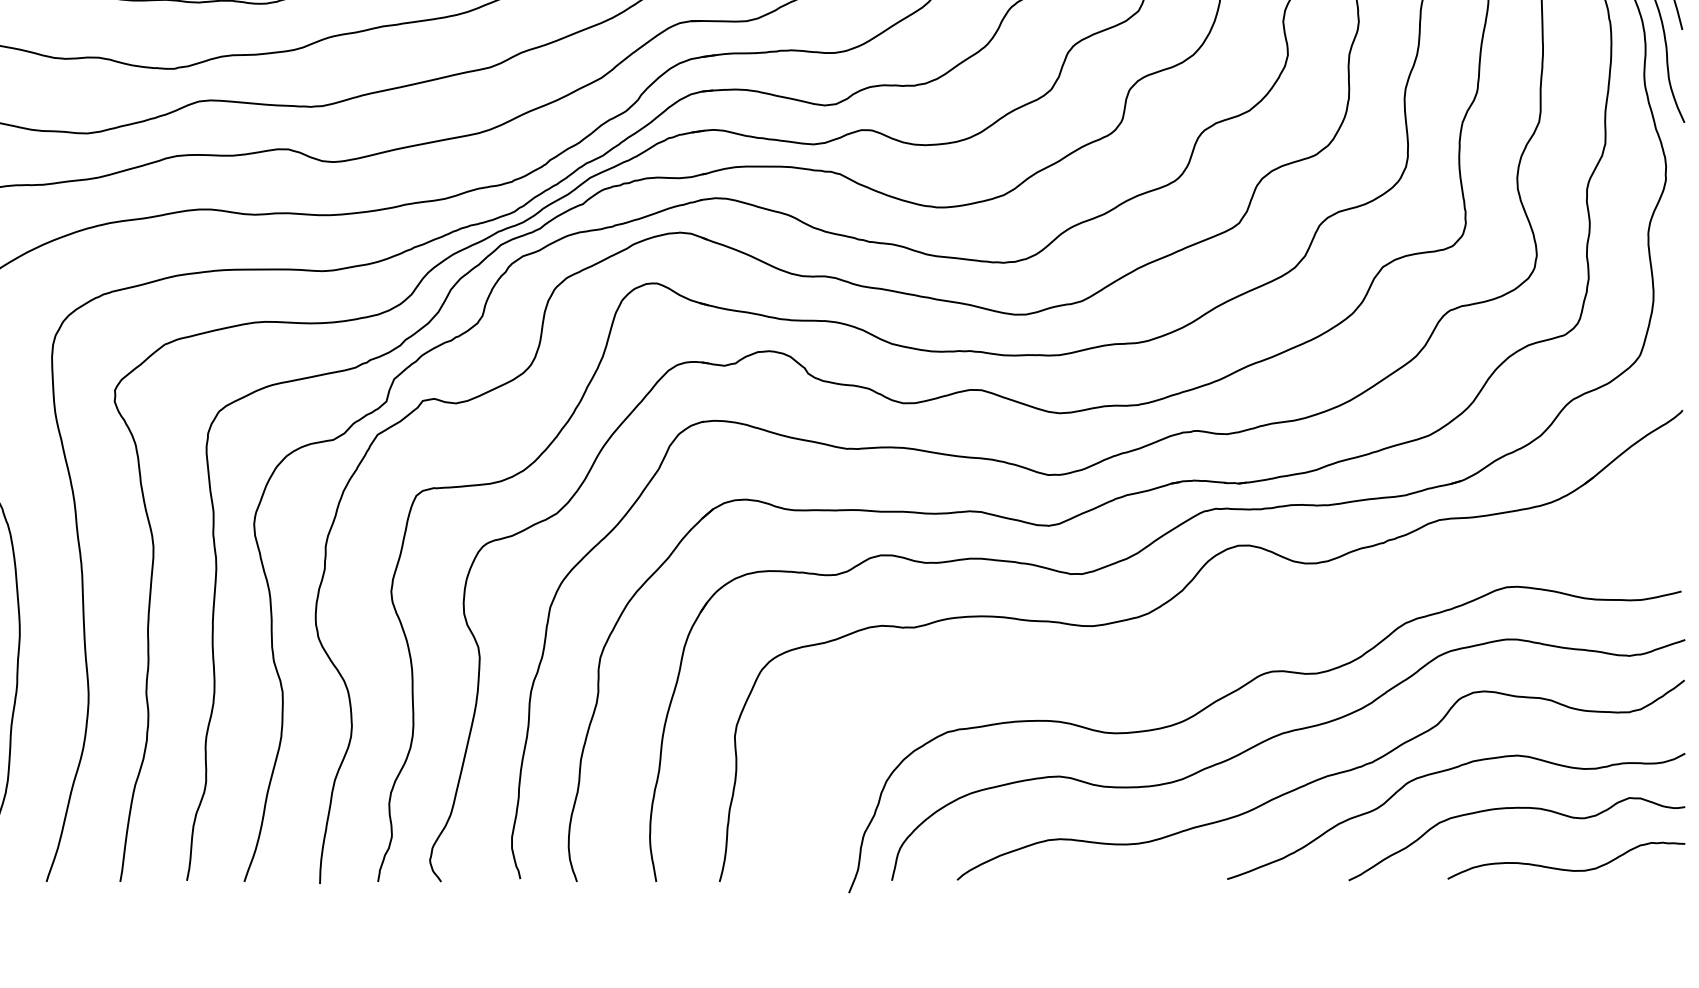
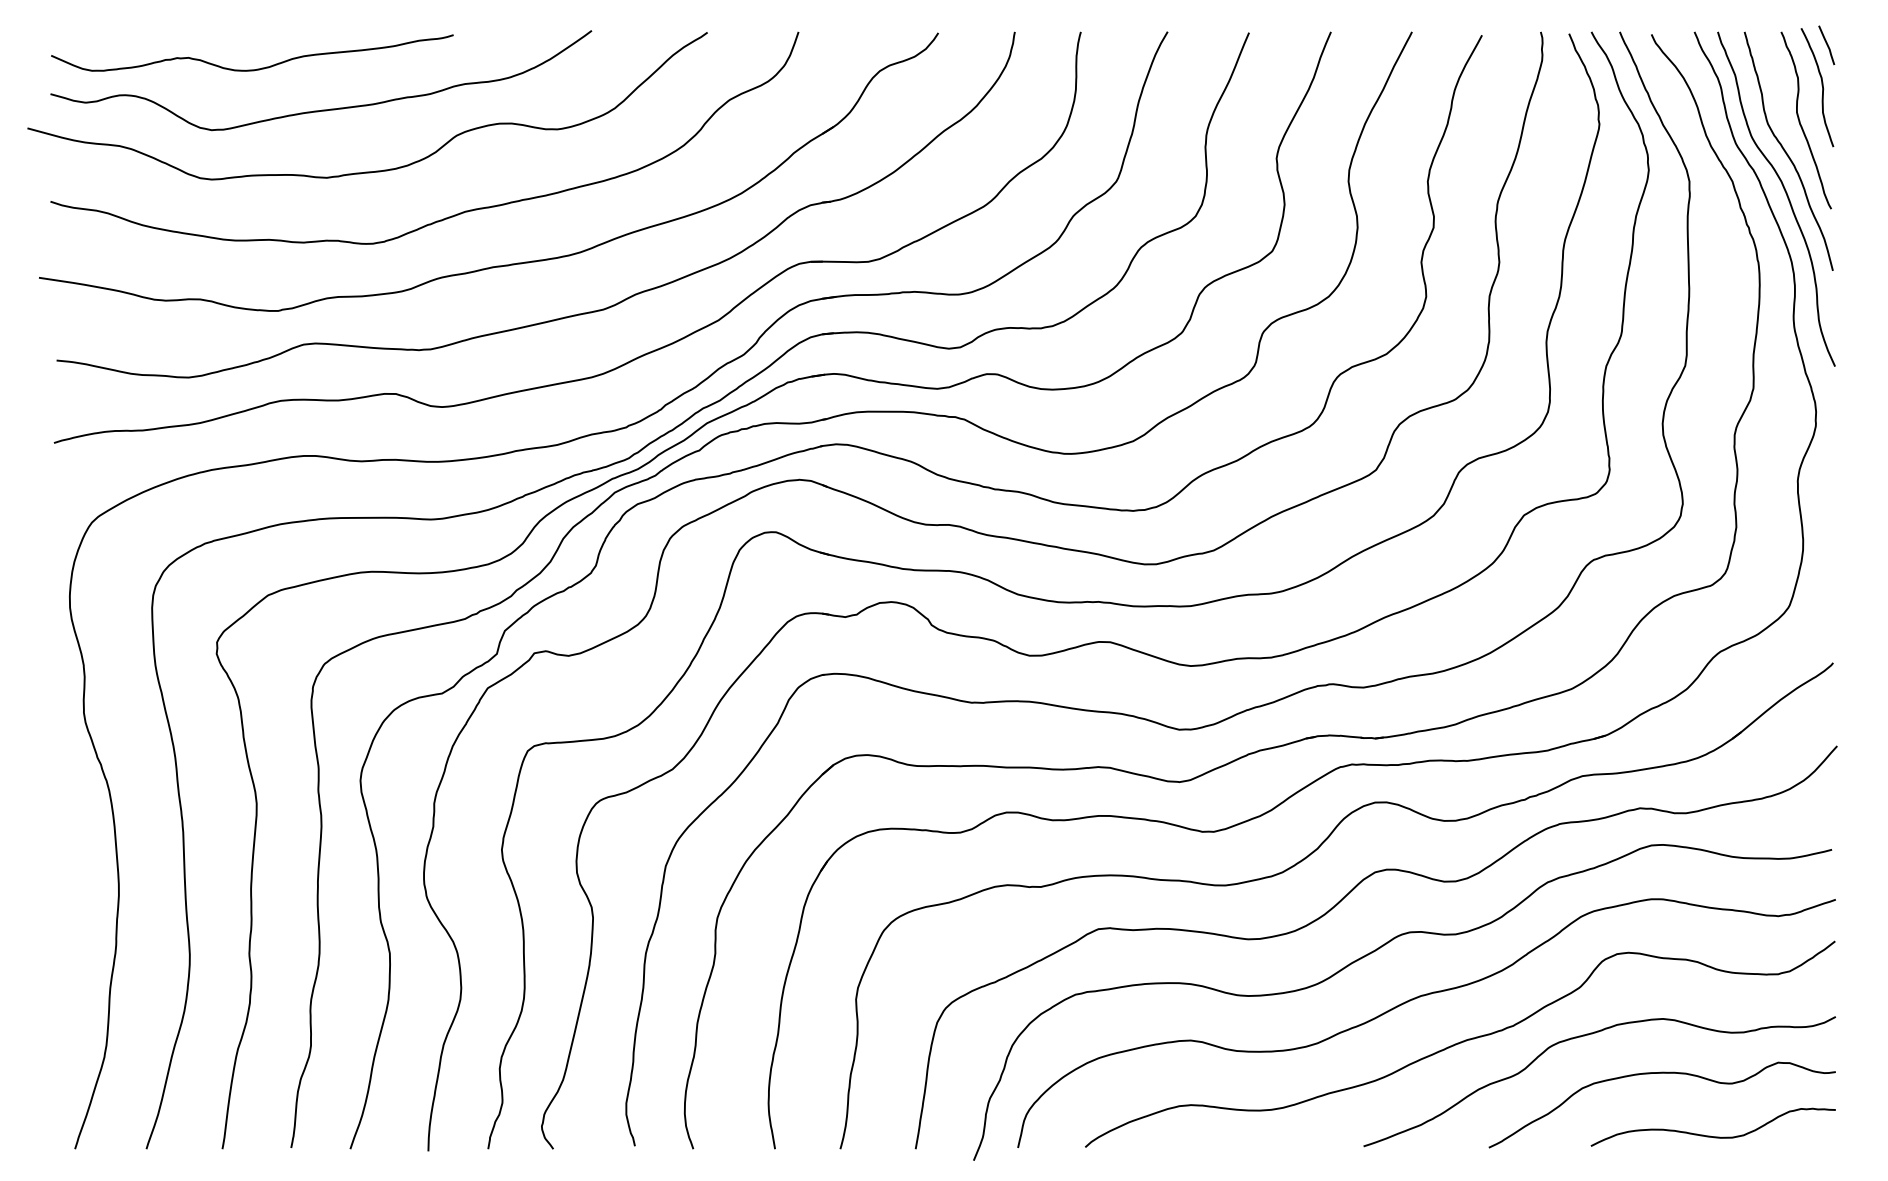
curve: (1200, 646) -> (1336, 906), added

